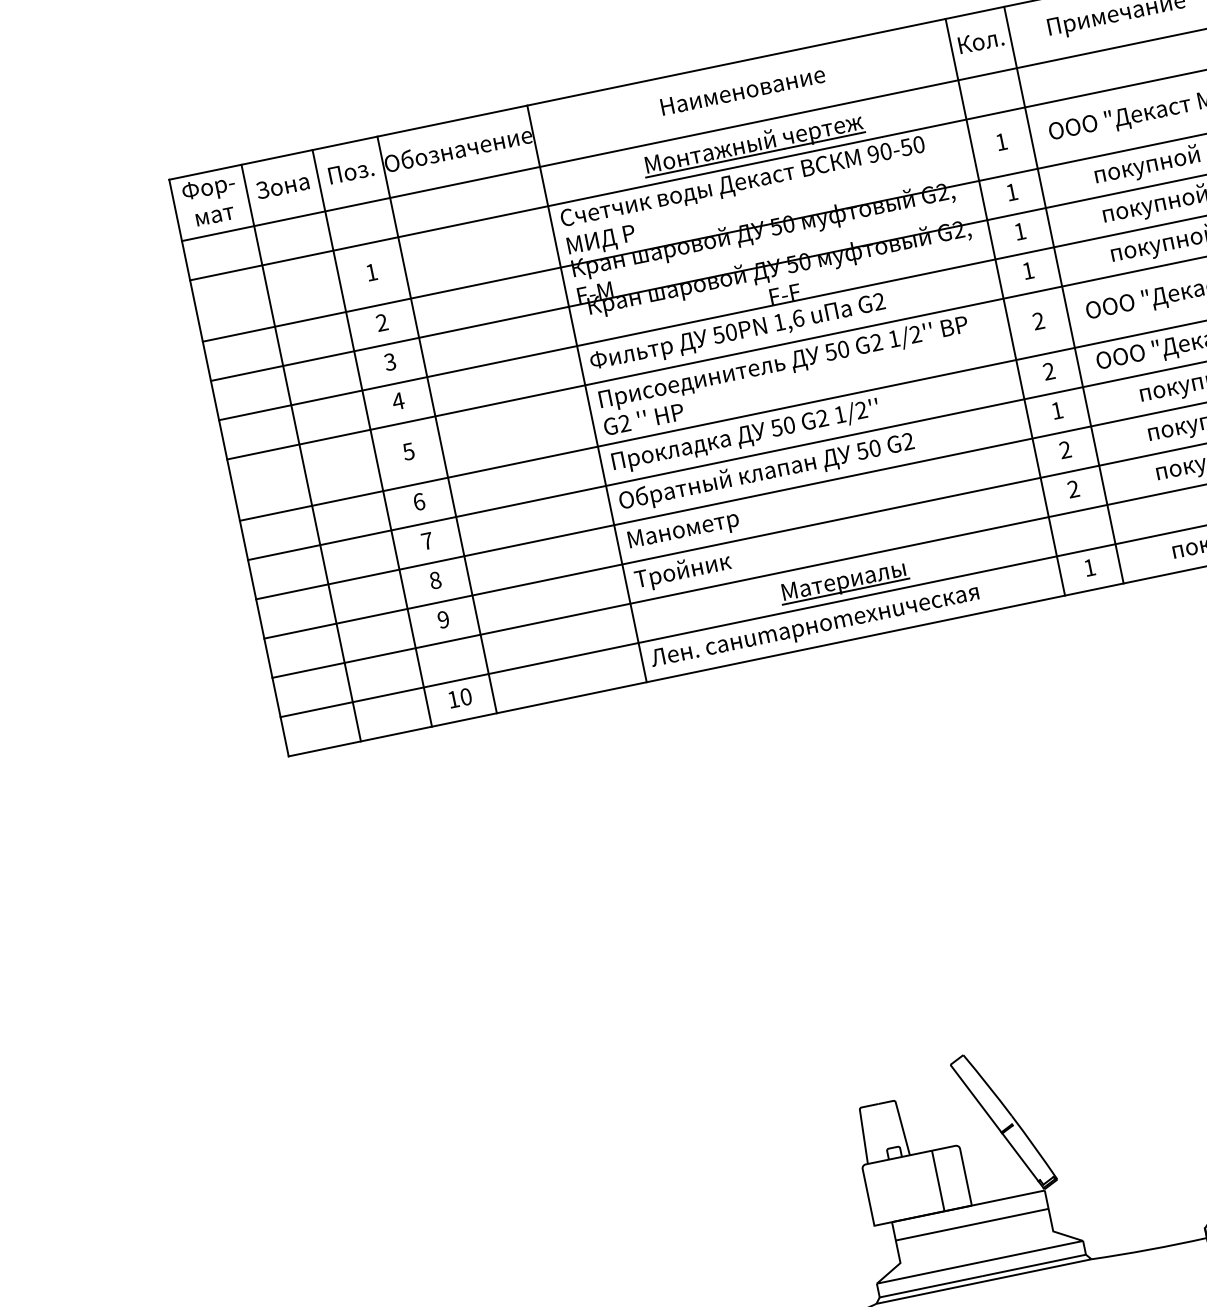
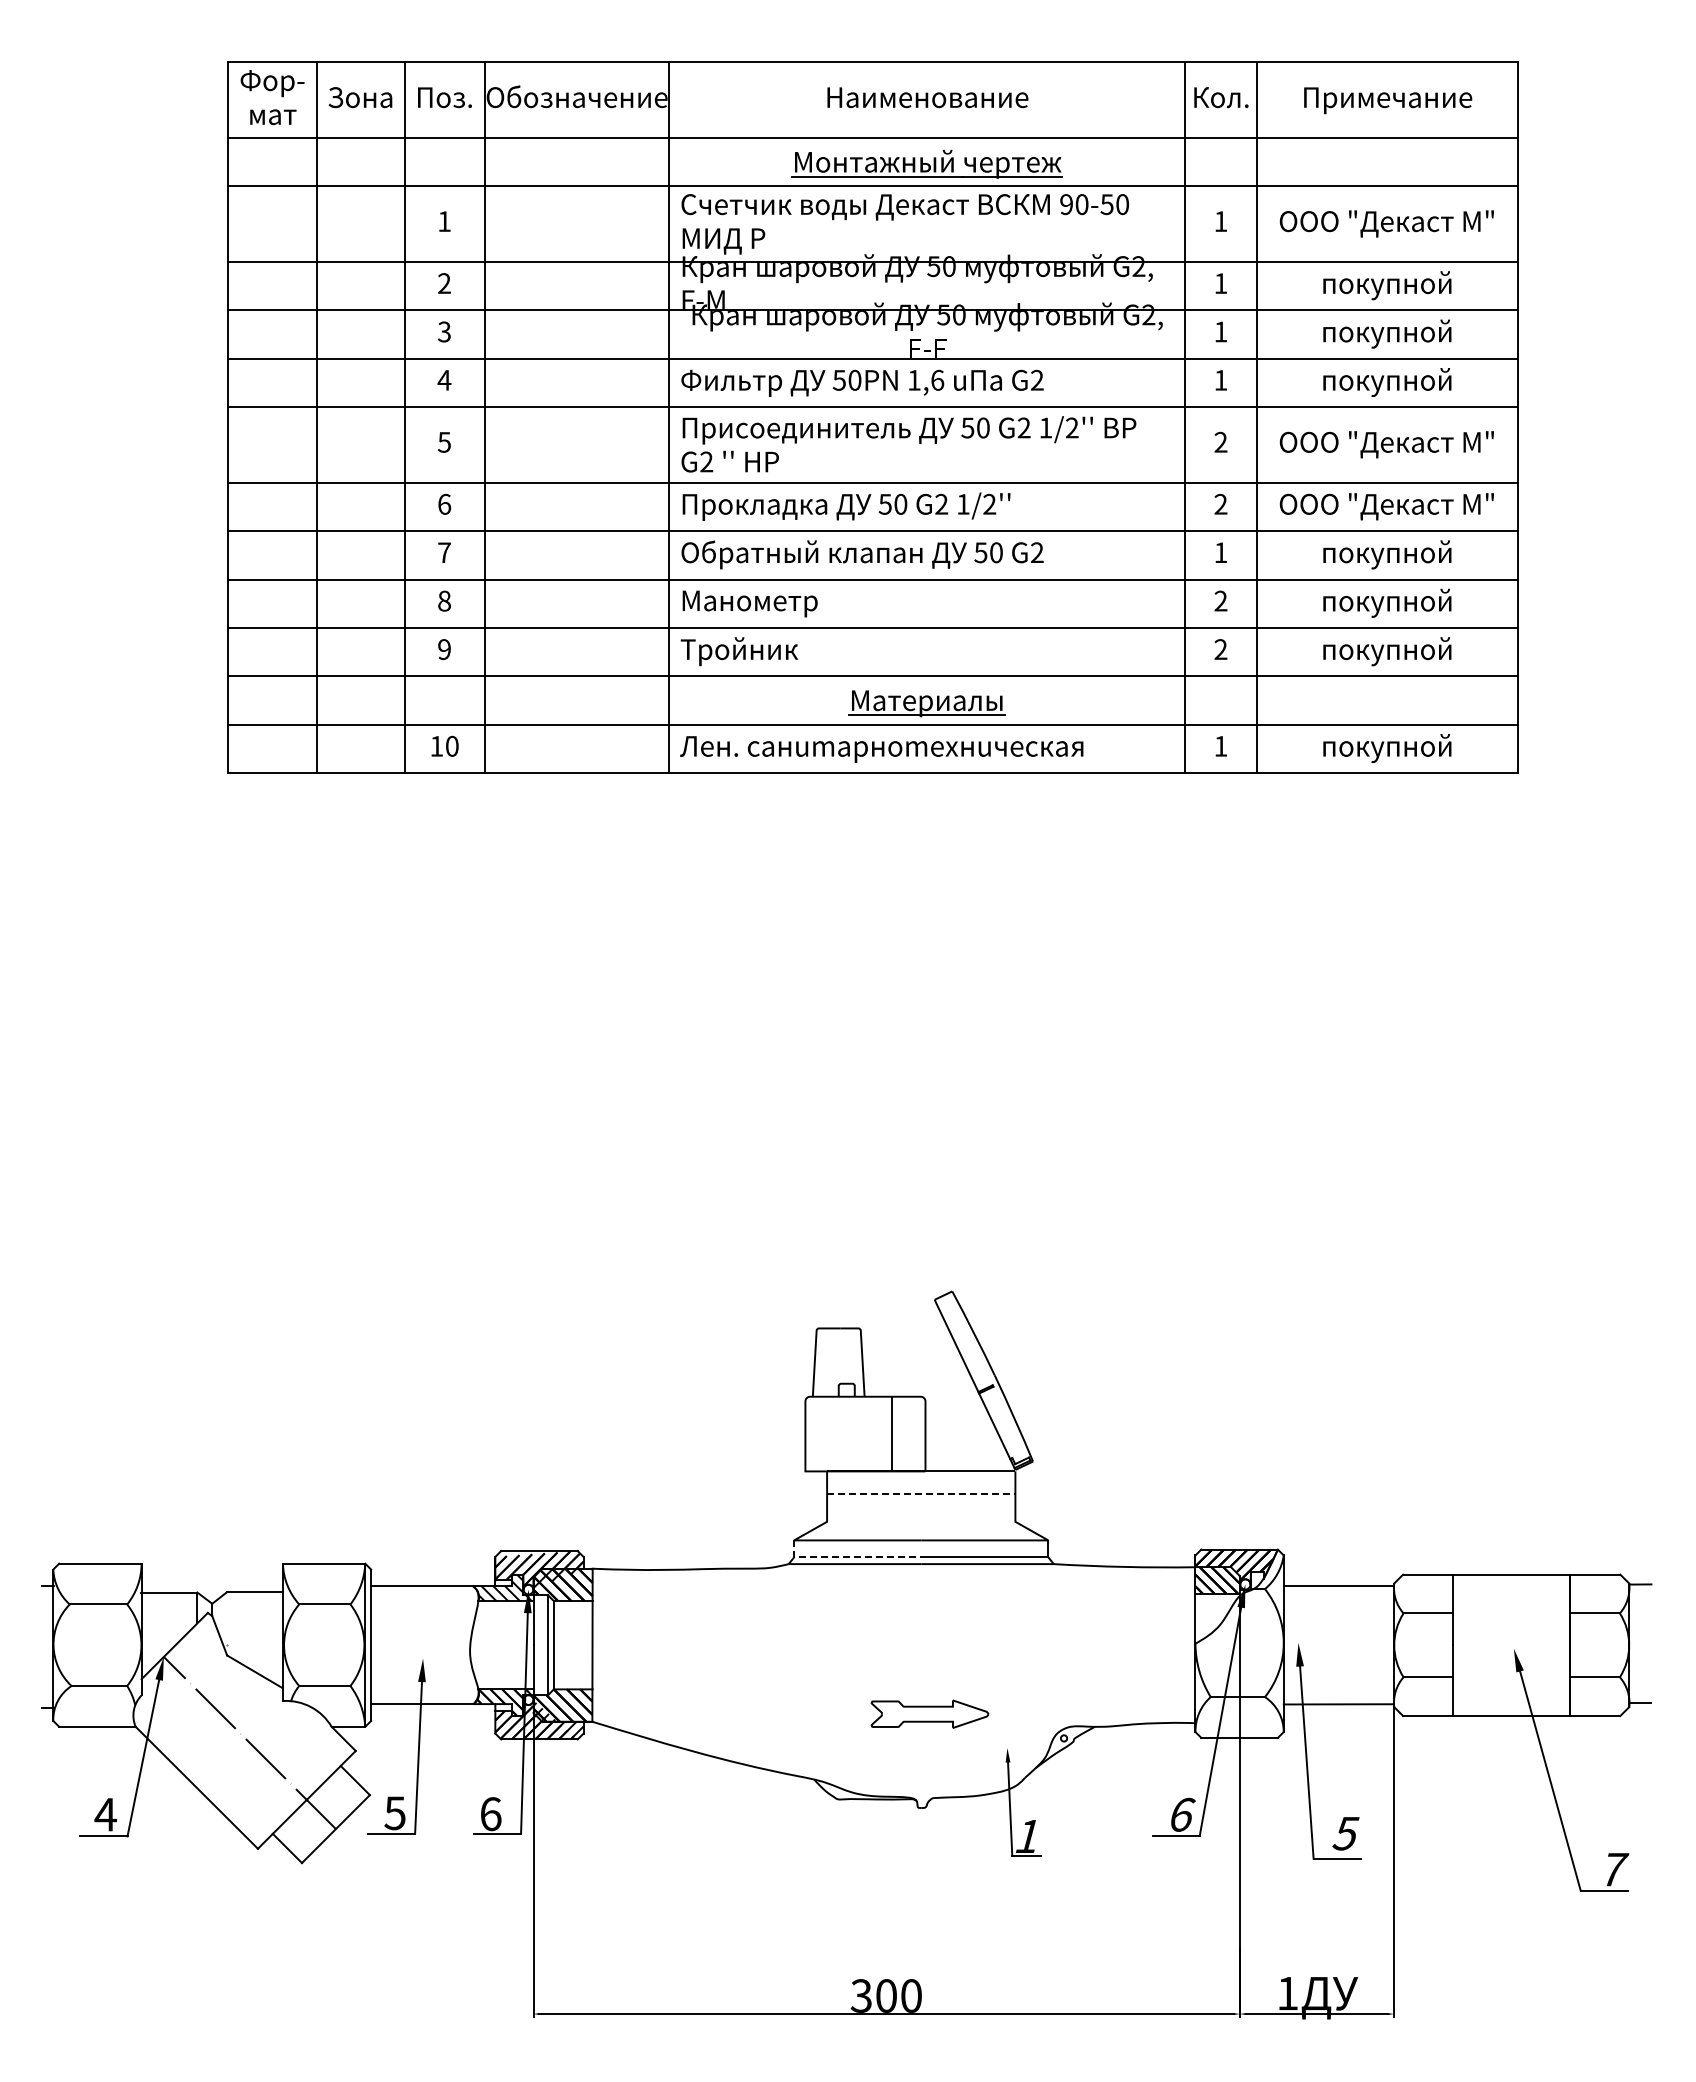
line: (972, 1225) -> (921, 1494), solid -> dashed
line: (923, 1288) -> (848, 1557), solid -> dashed

